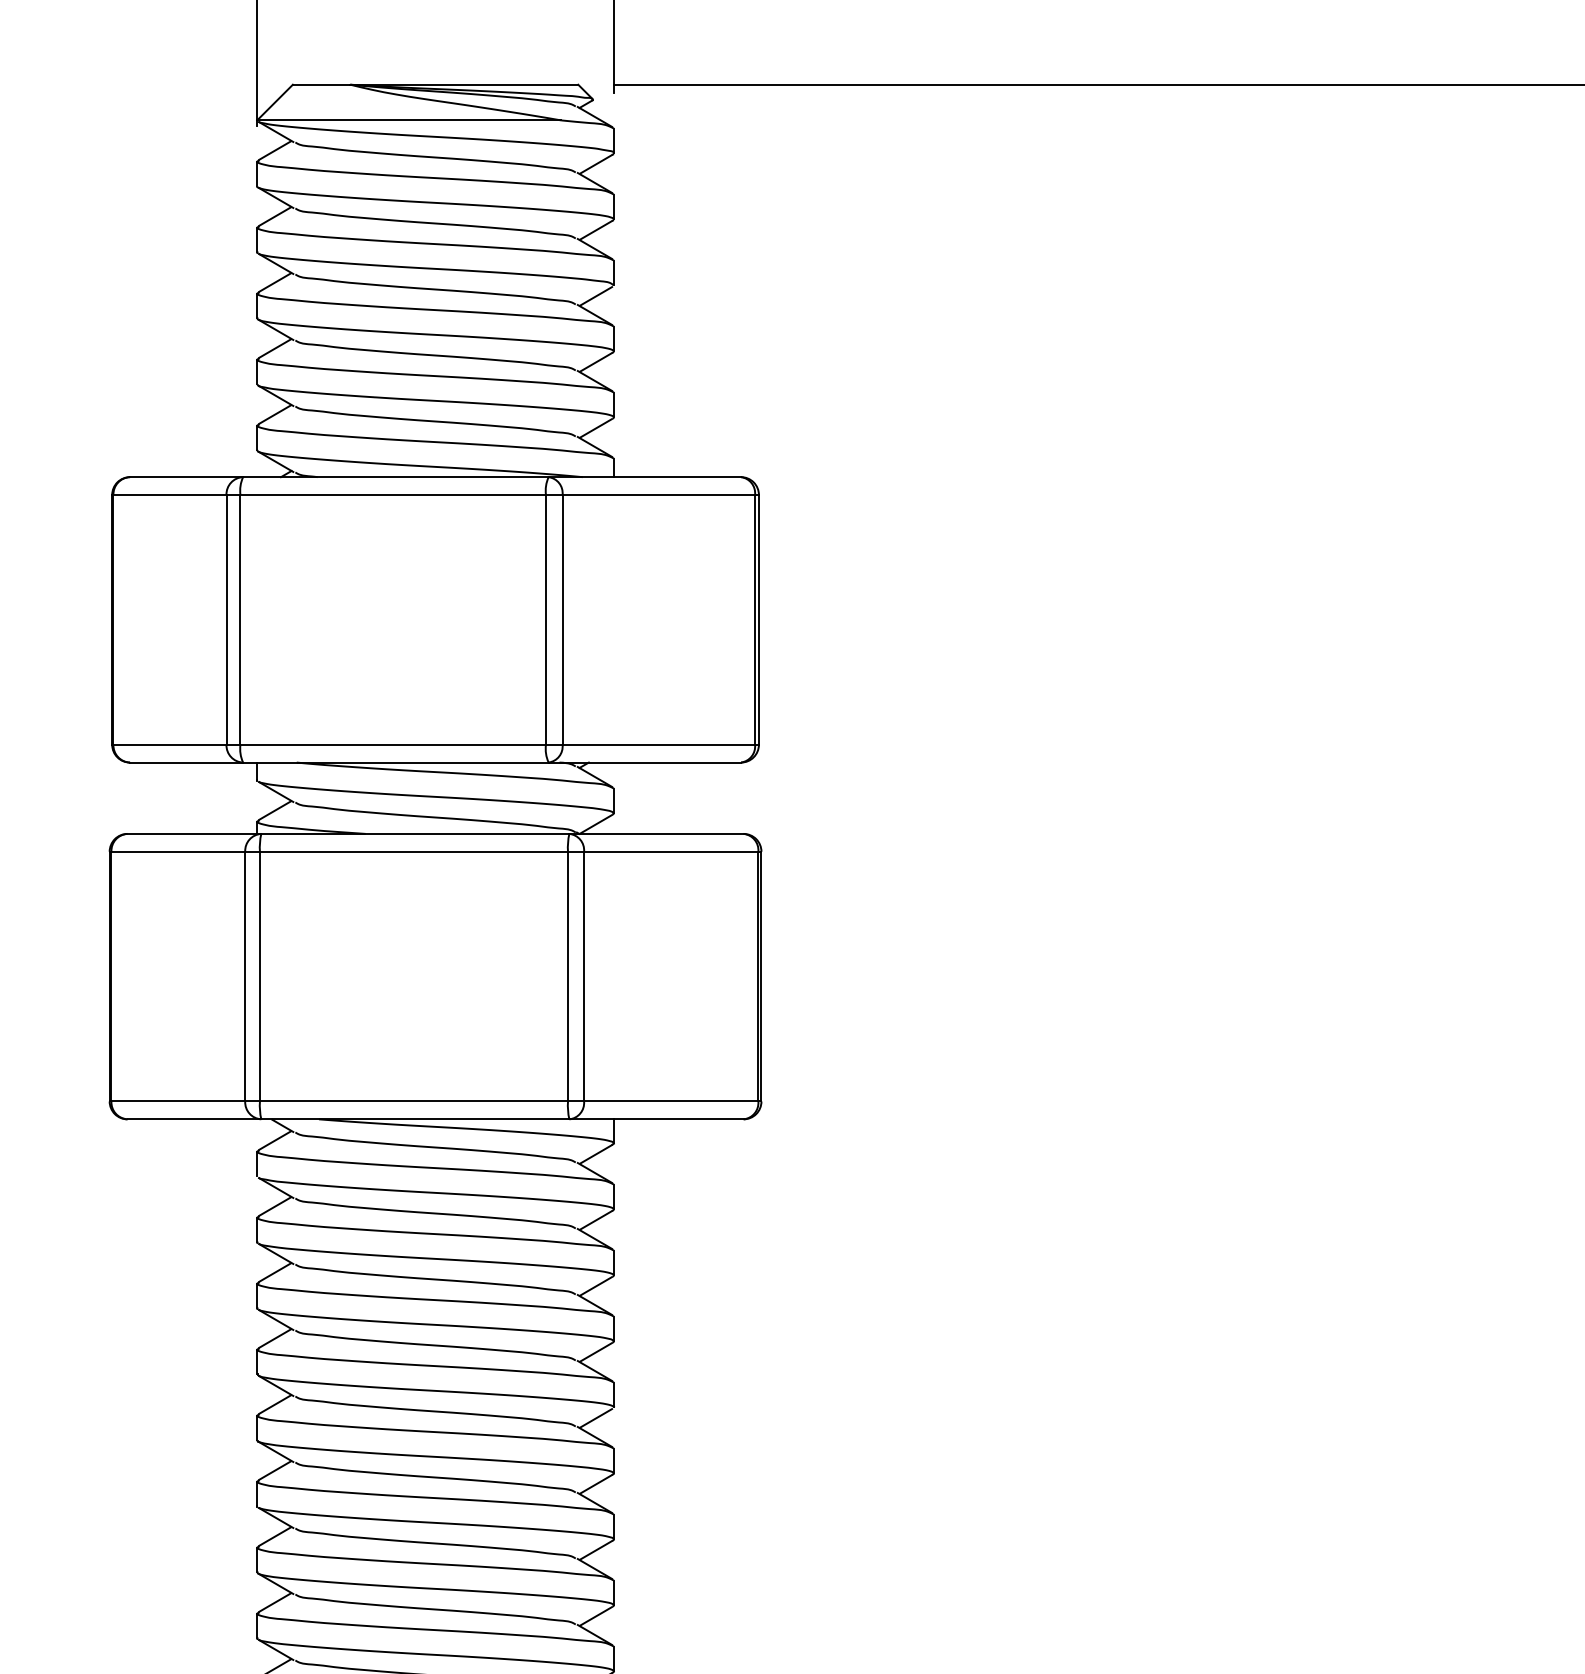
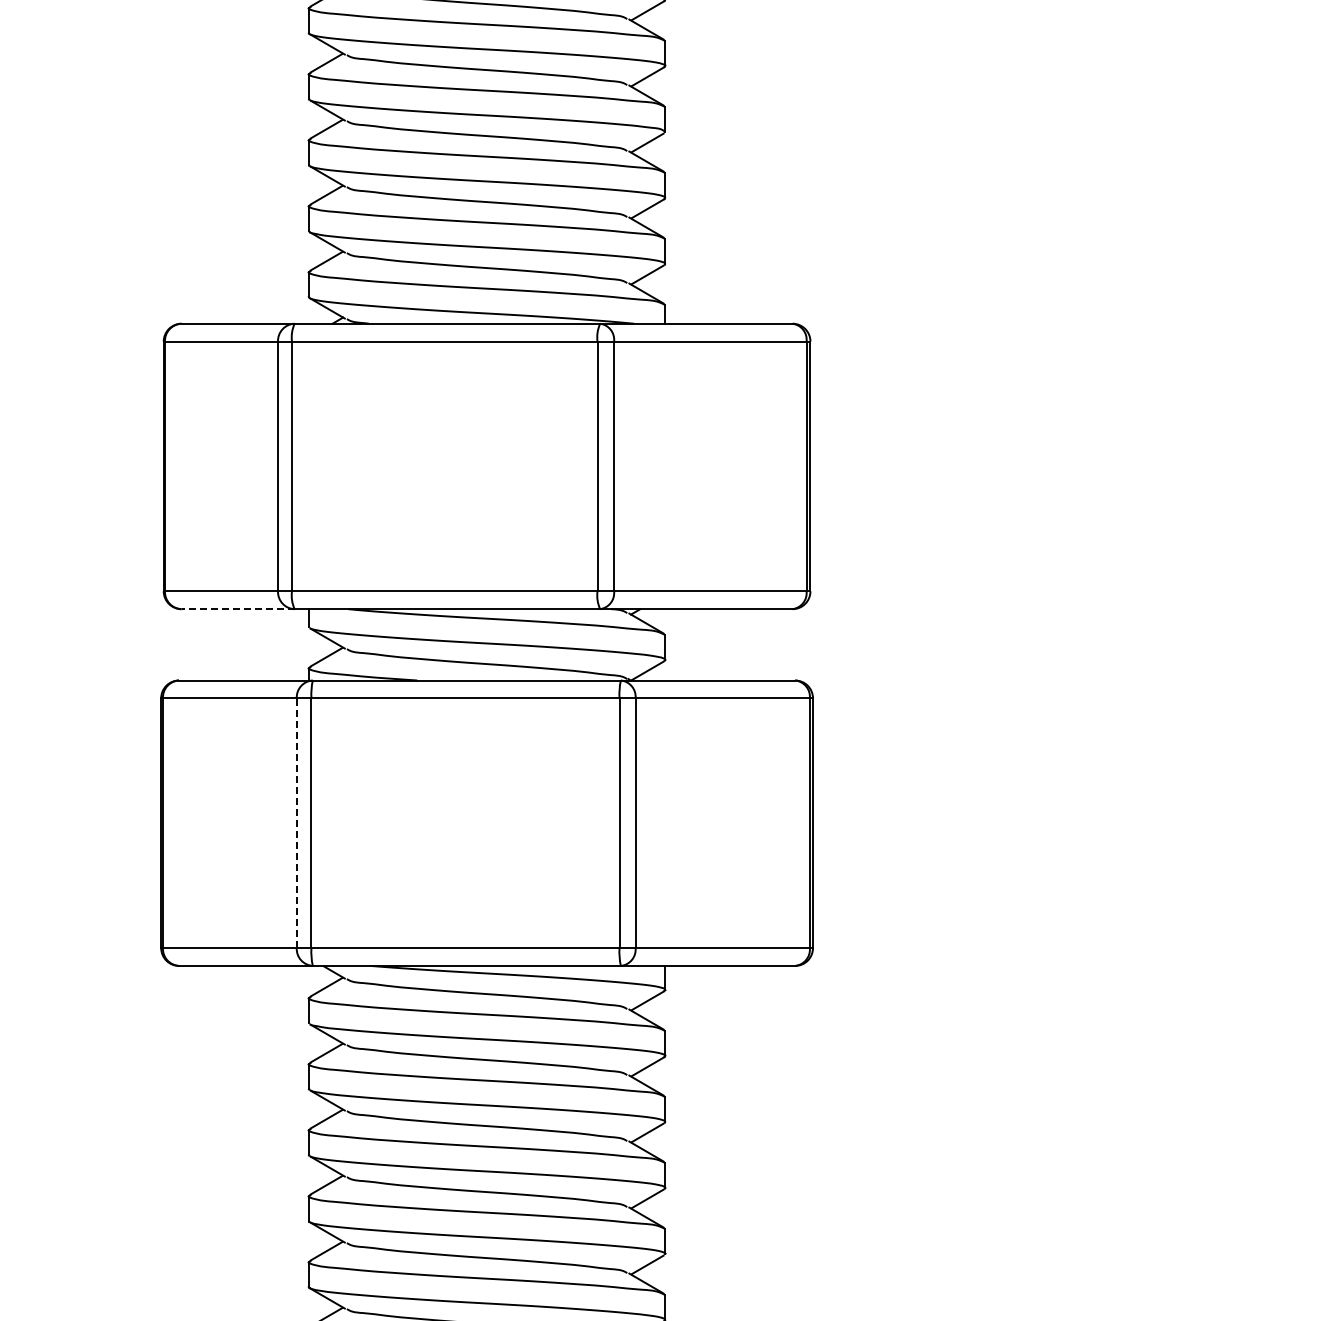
line: (186, 762) -> (238, 609), solid -> dashed
line: (245, 976) -> (297, 823), solid -> dashed

